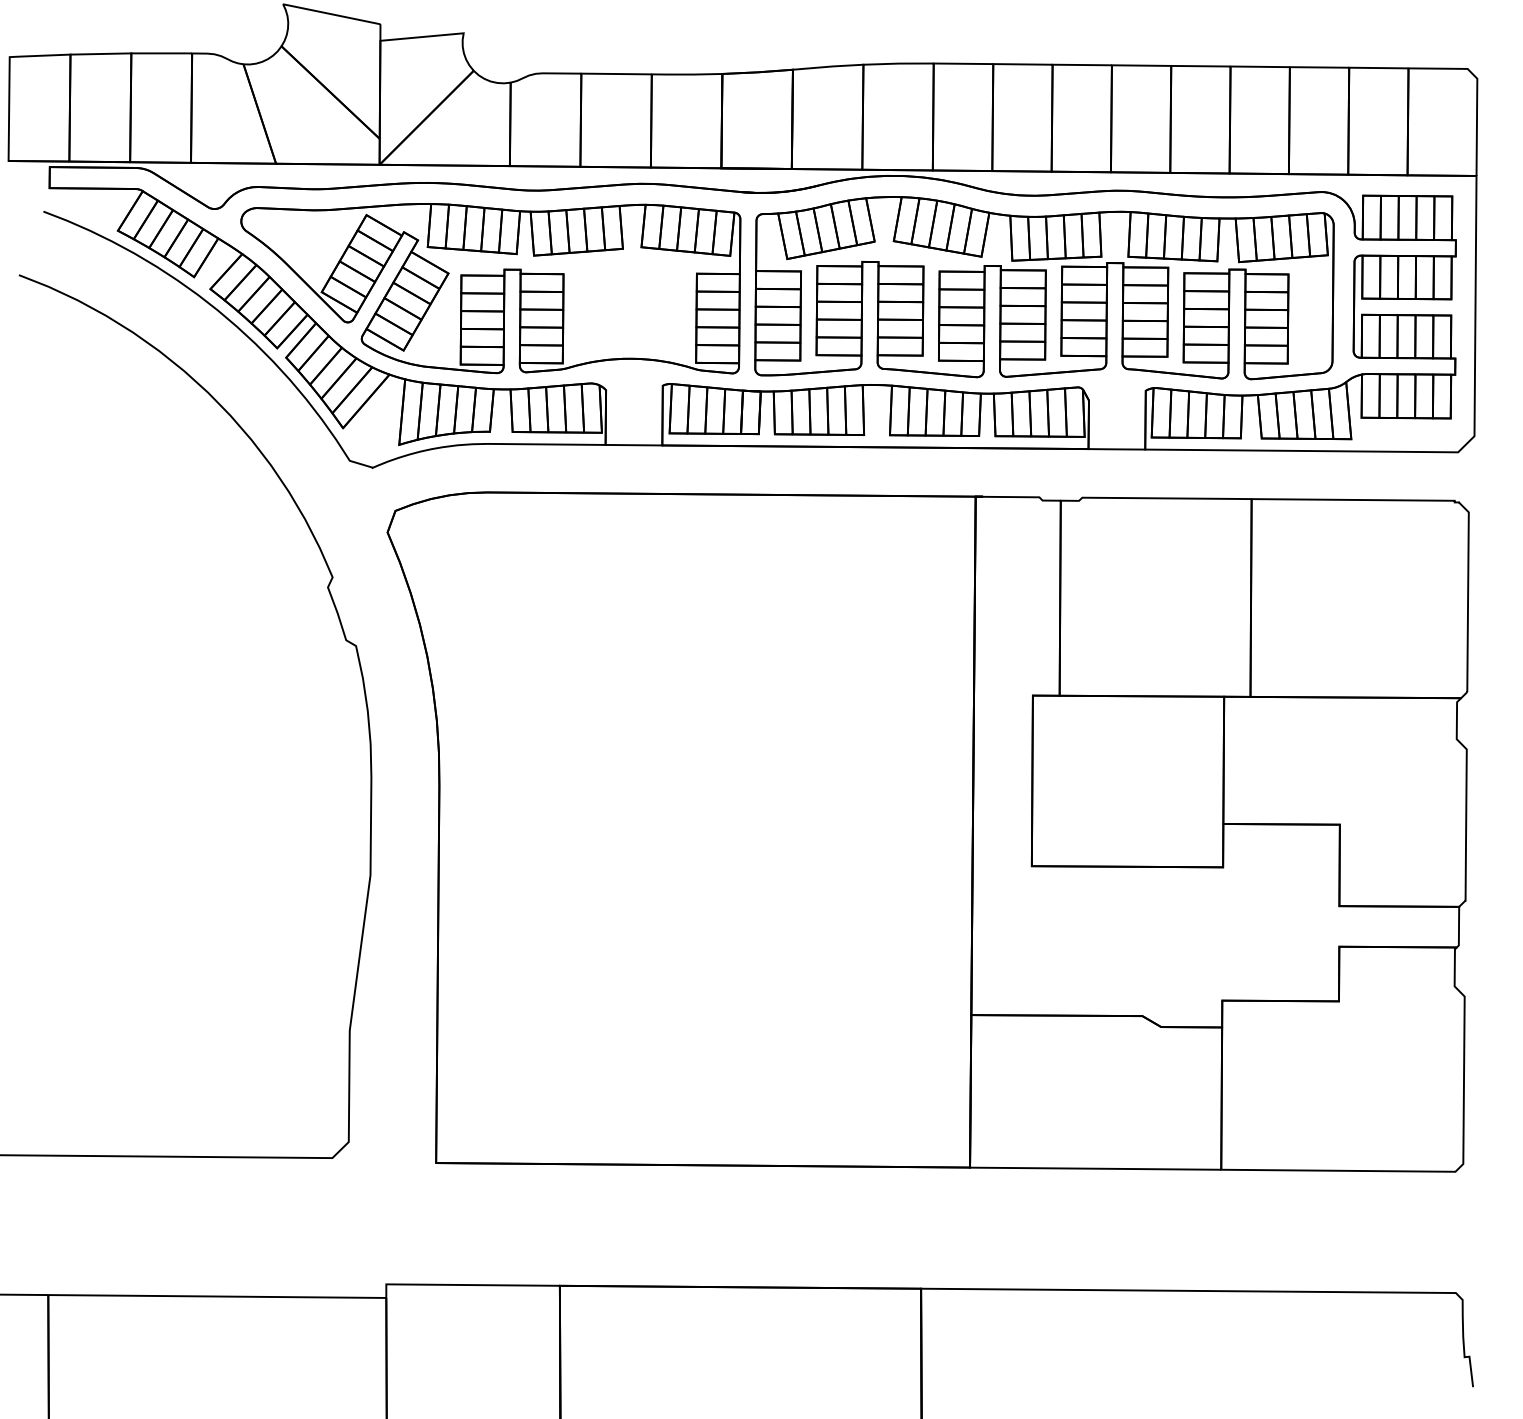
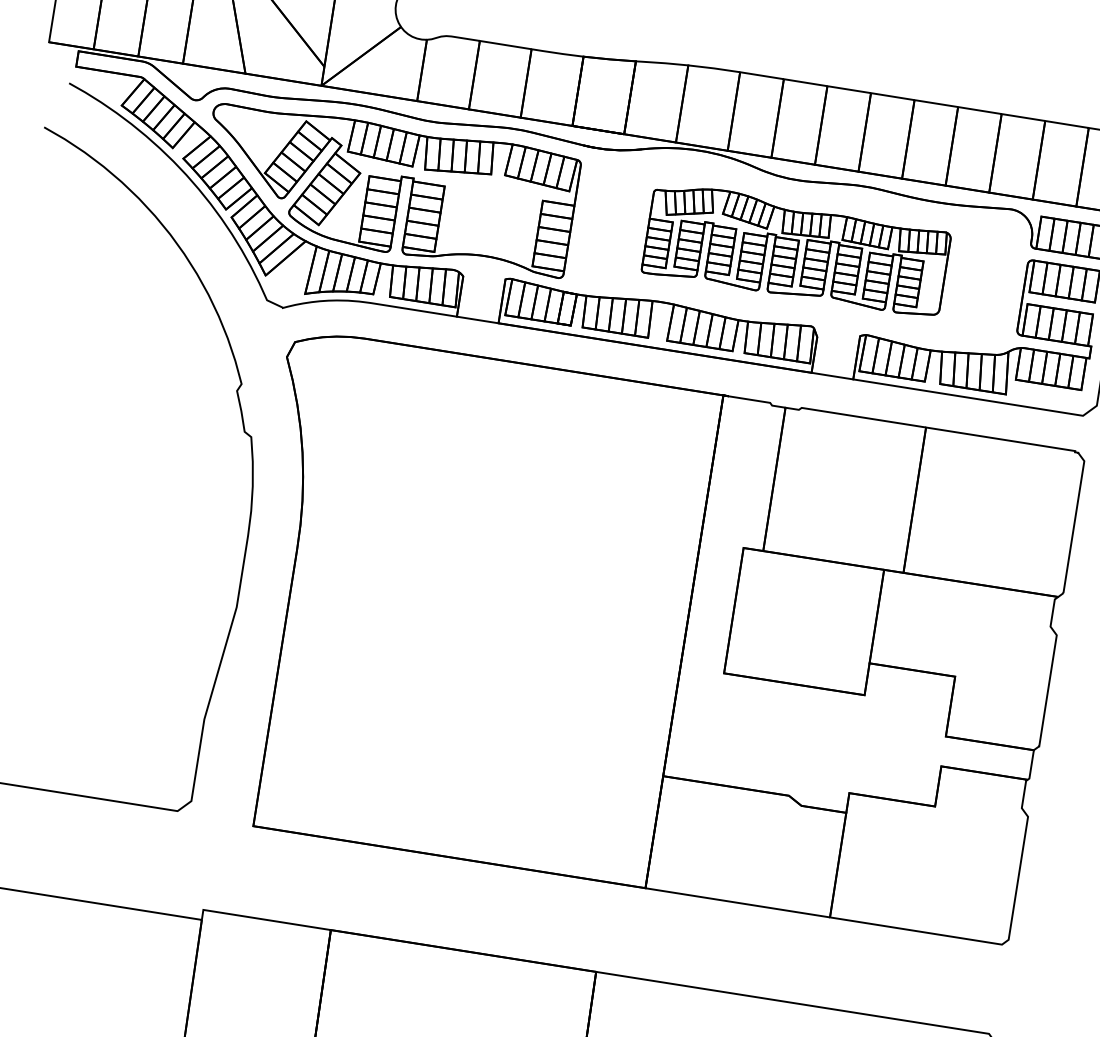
part: (1044, 288) -> (796, 249), size x0.7

